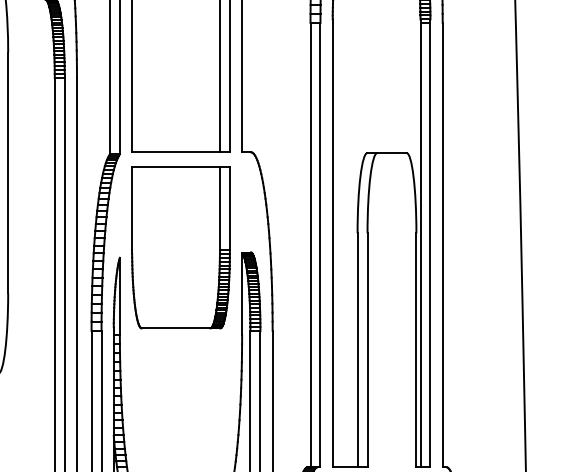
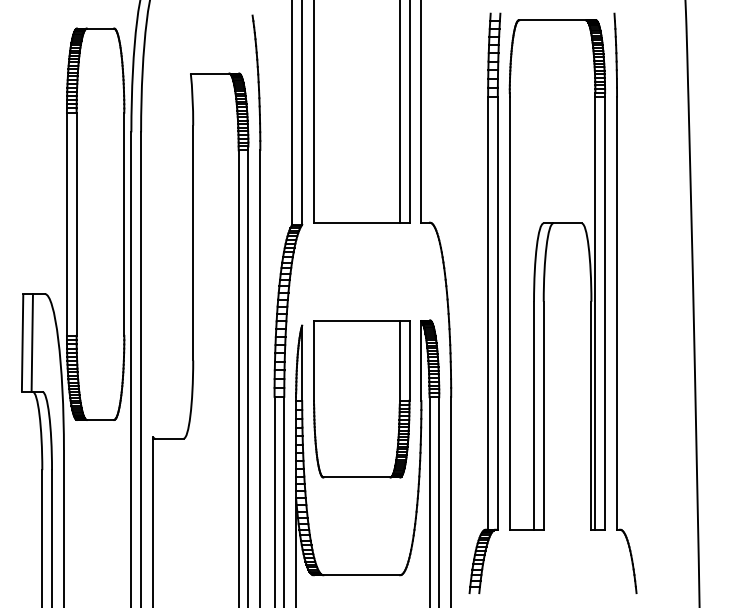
part: (180, 248) -> (361, 399), moved

